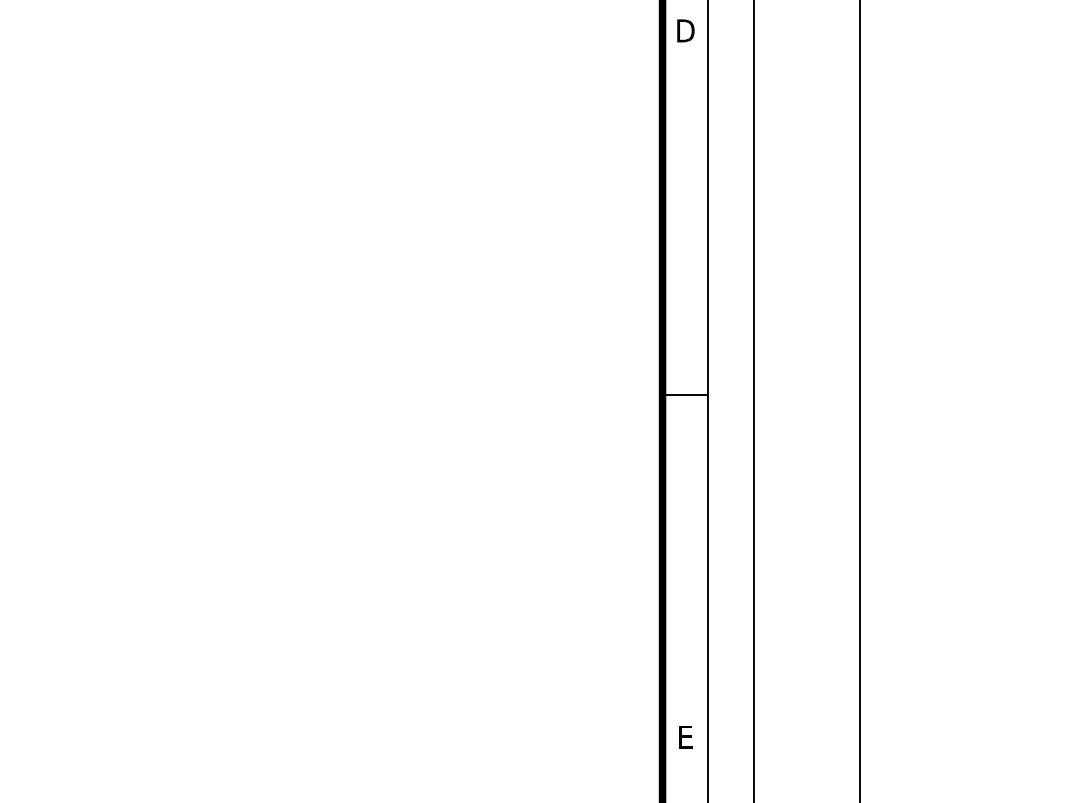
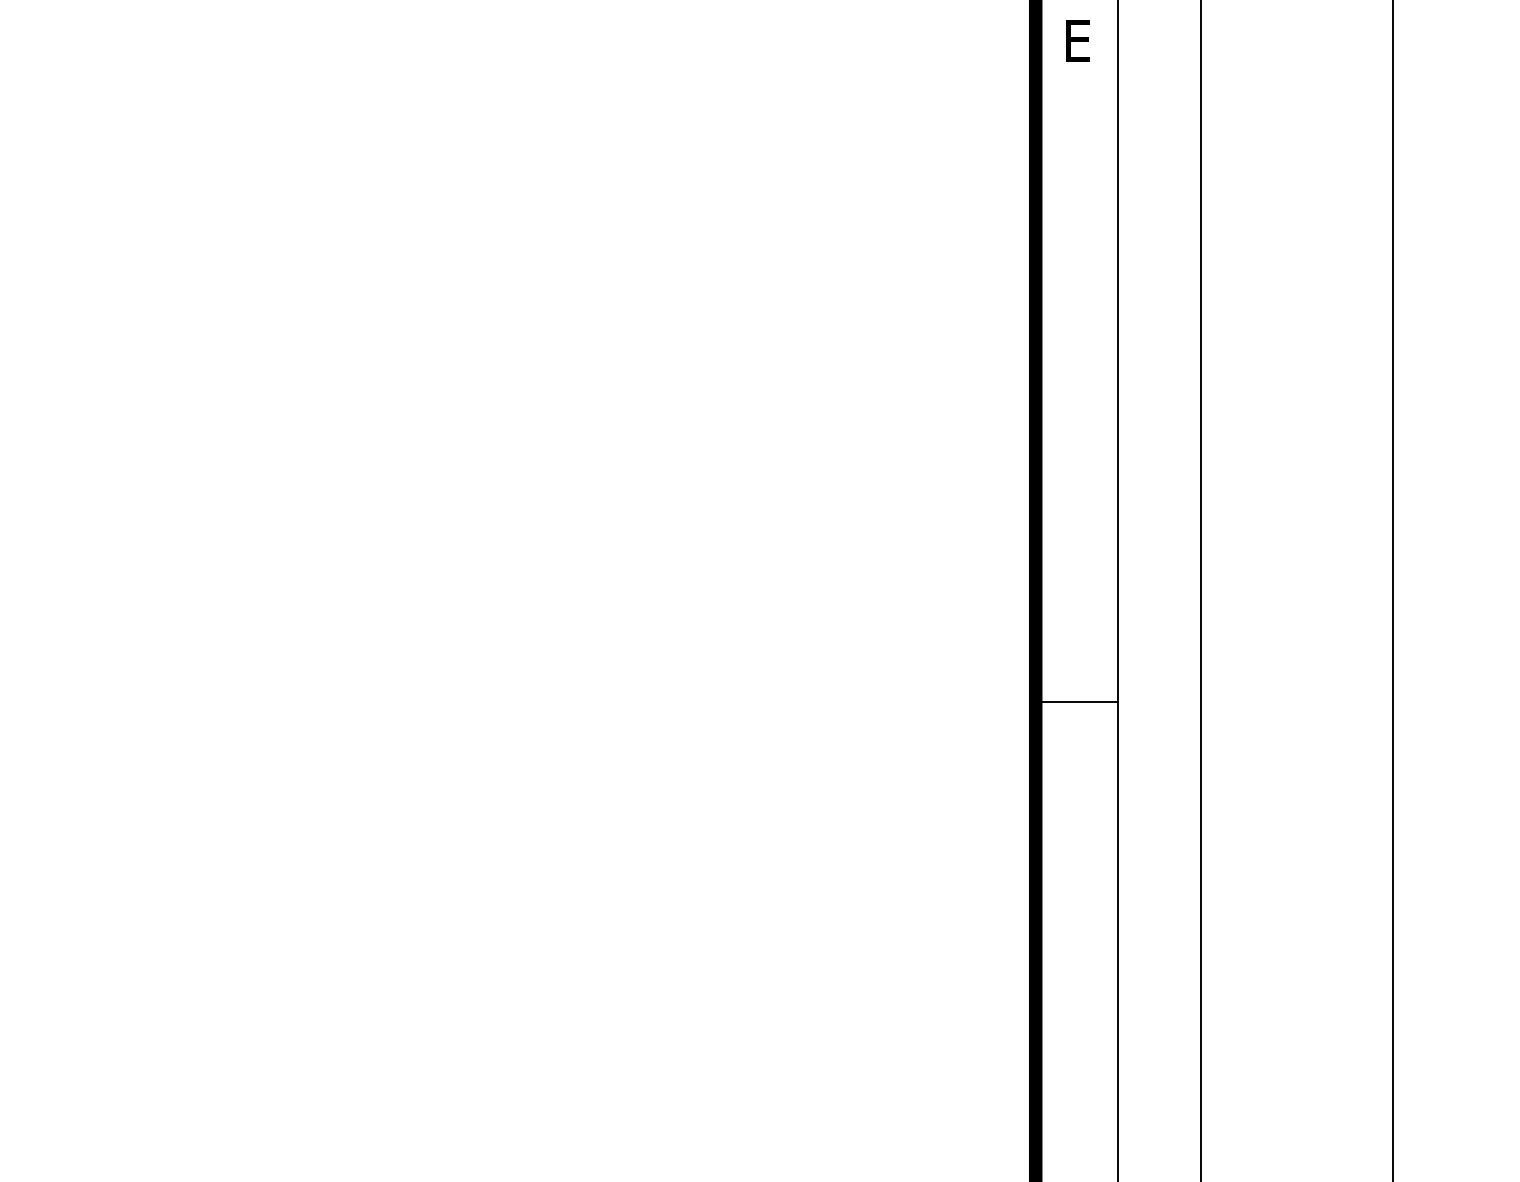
text: (685, 30) -> (1077, 40), D -> E

